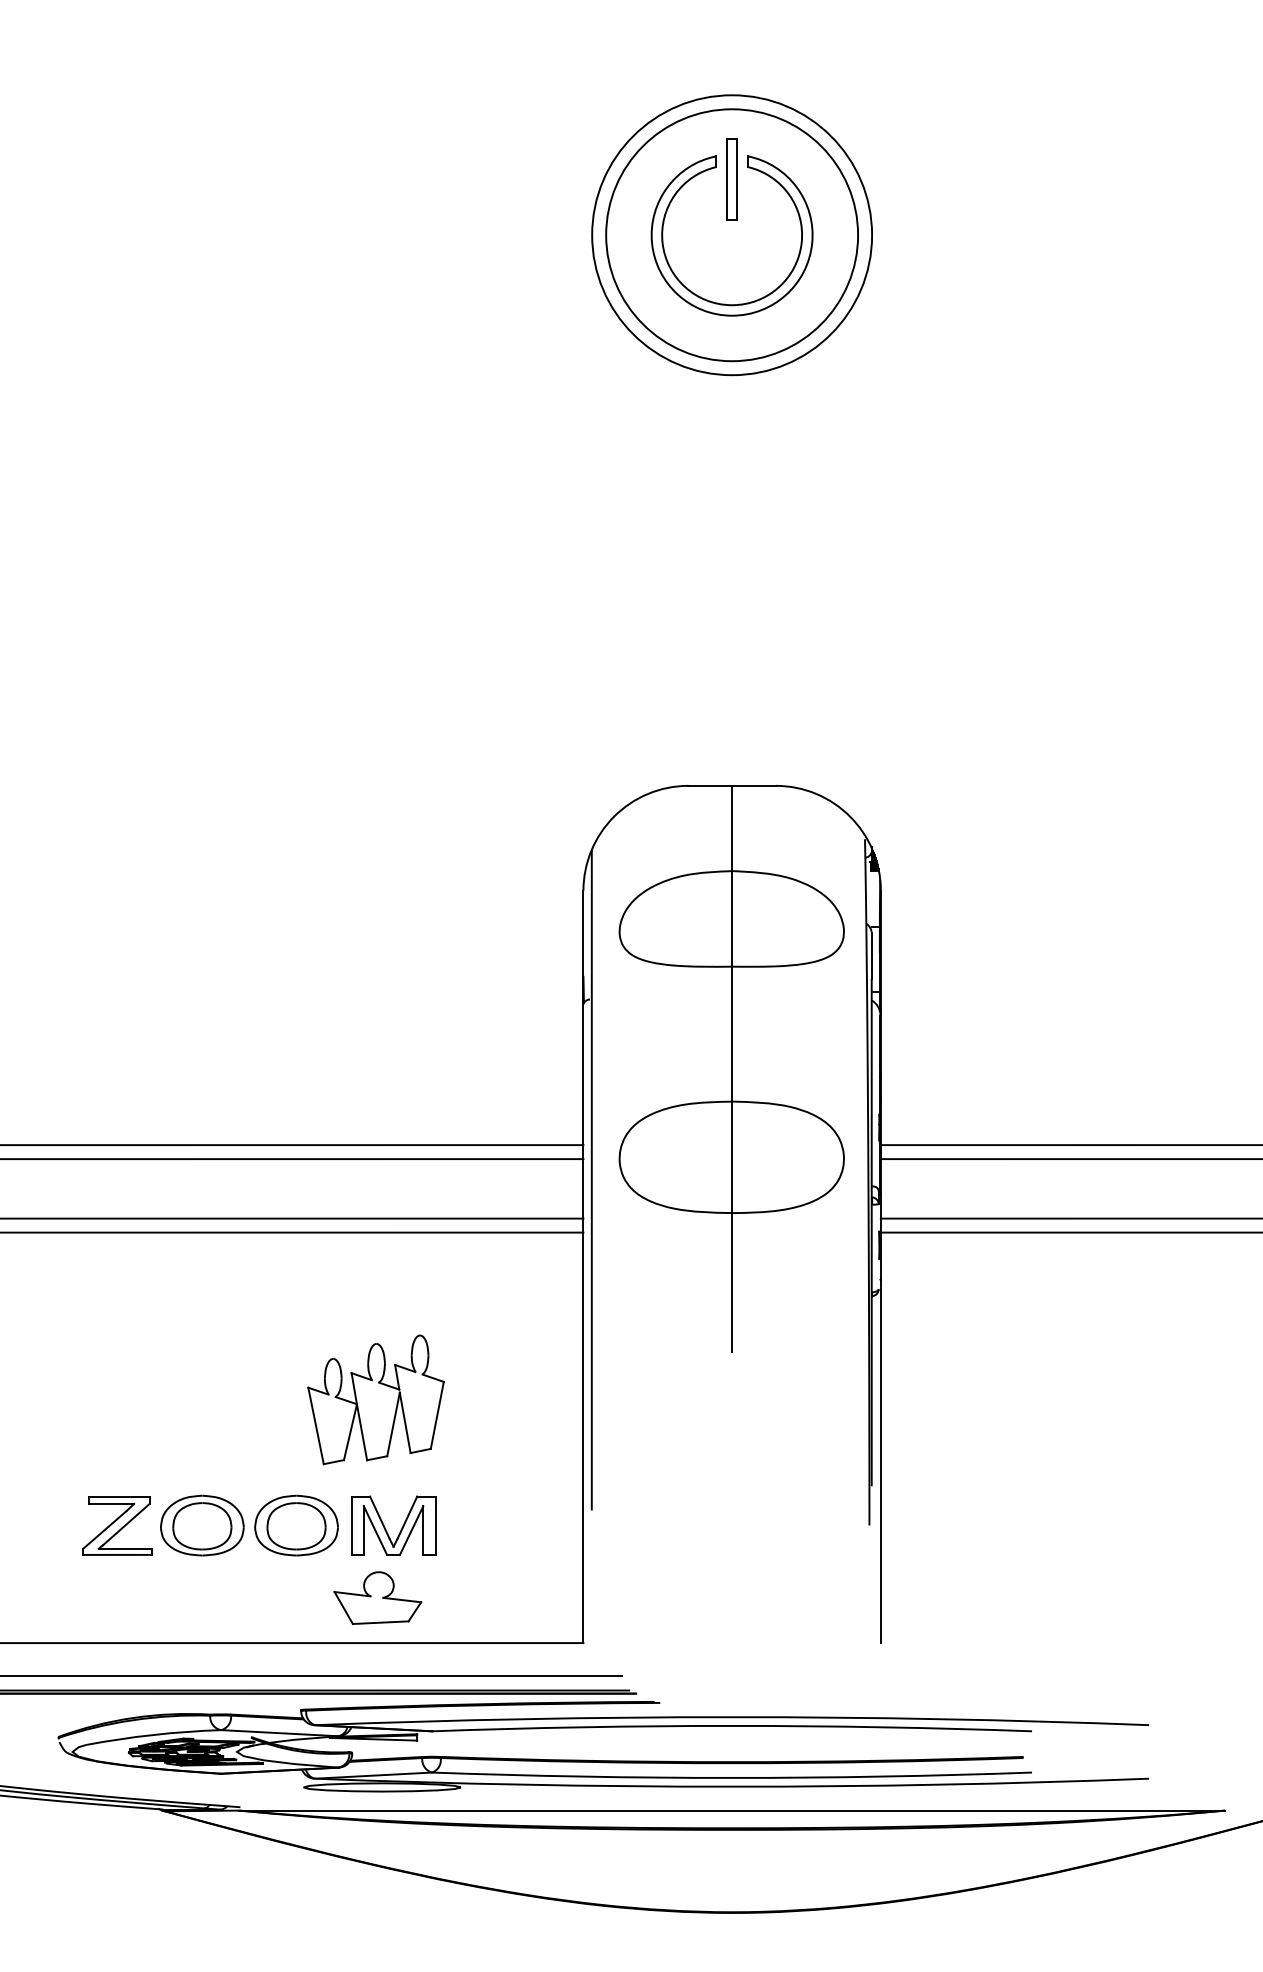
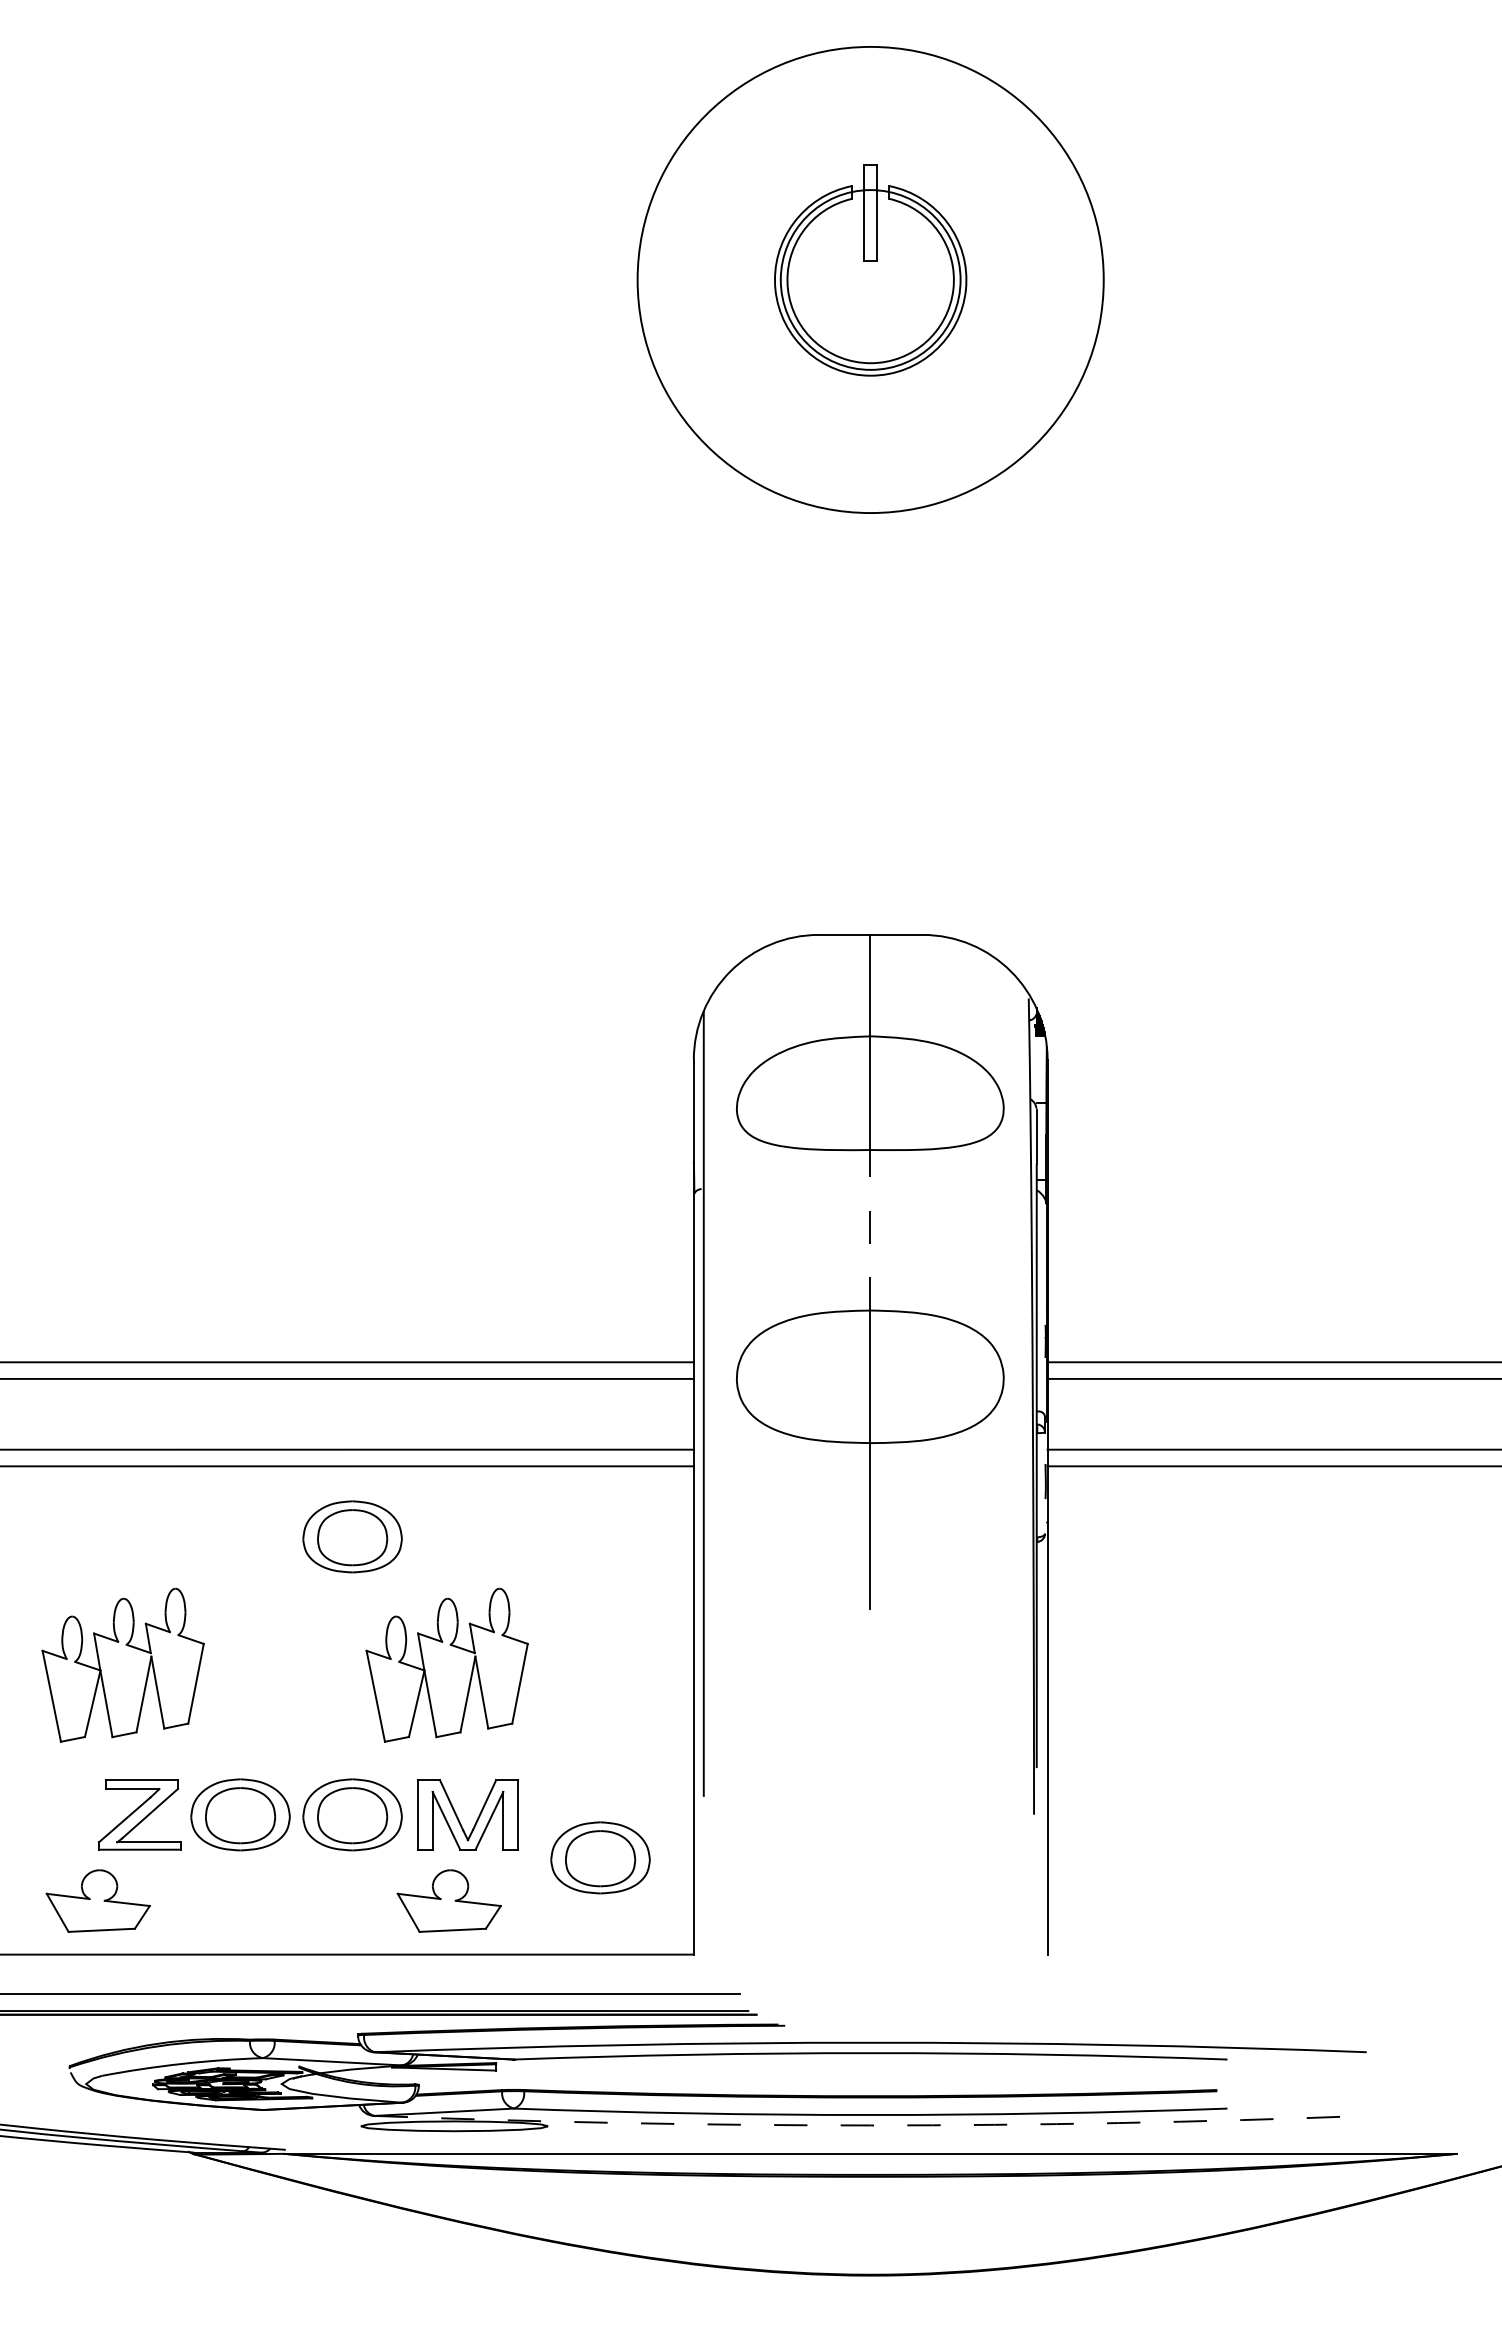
circle: (731, 234) -> (870, 279), size x0.6
circle: (731, 234) -> (870, 279), size x1.4
line: (731, 1033) -> (870, 1229), solid -> dashed
part: (296, 1291) -> (352, 1536), added
part: (103, 1399) -> (122, 1664), added
part: (504, 1561) -> (600, 1857), added
part: (82, 1597) -> (97, 1900), added
arc: (731, 1786) -> (870, 2125), solid -> dashed

